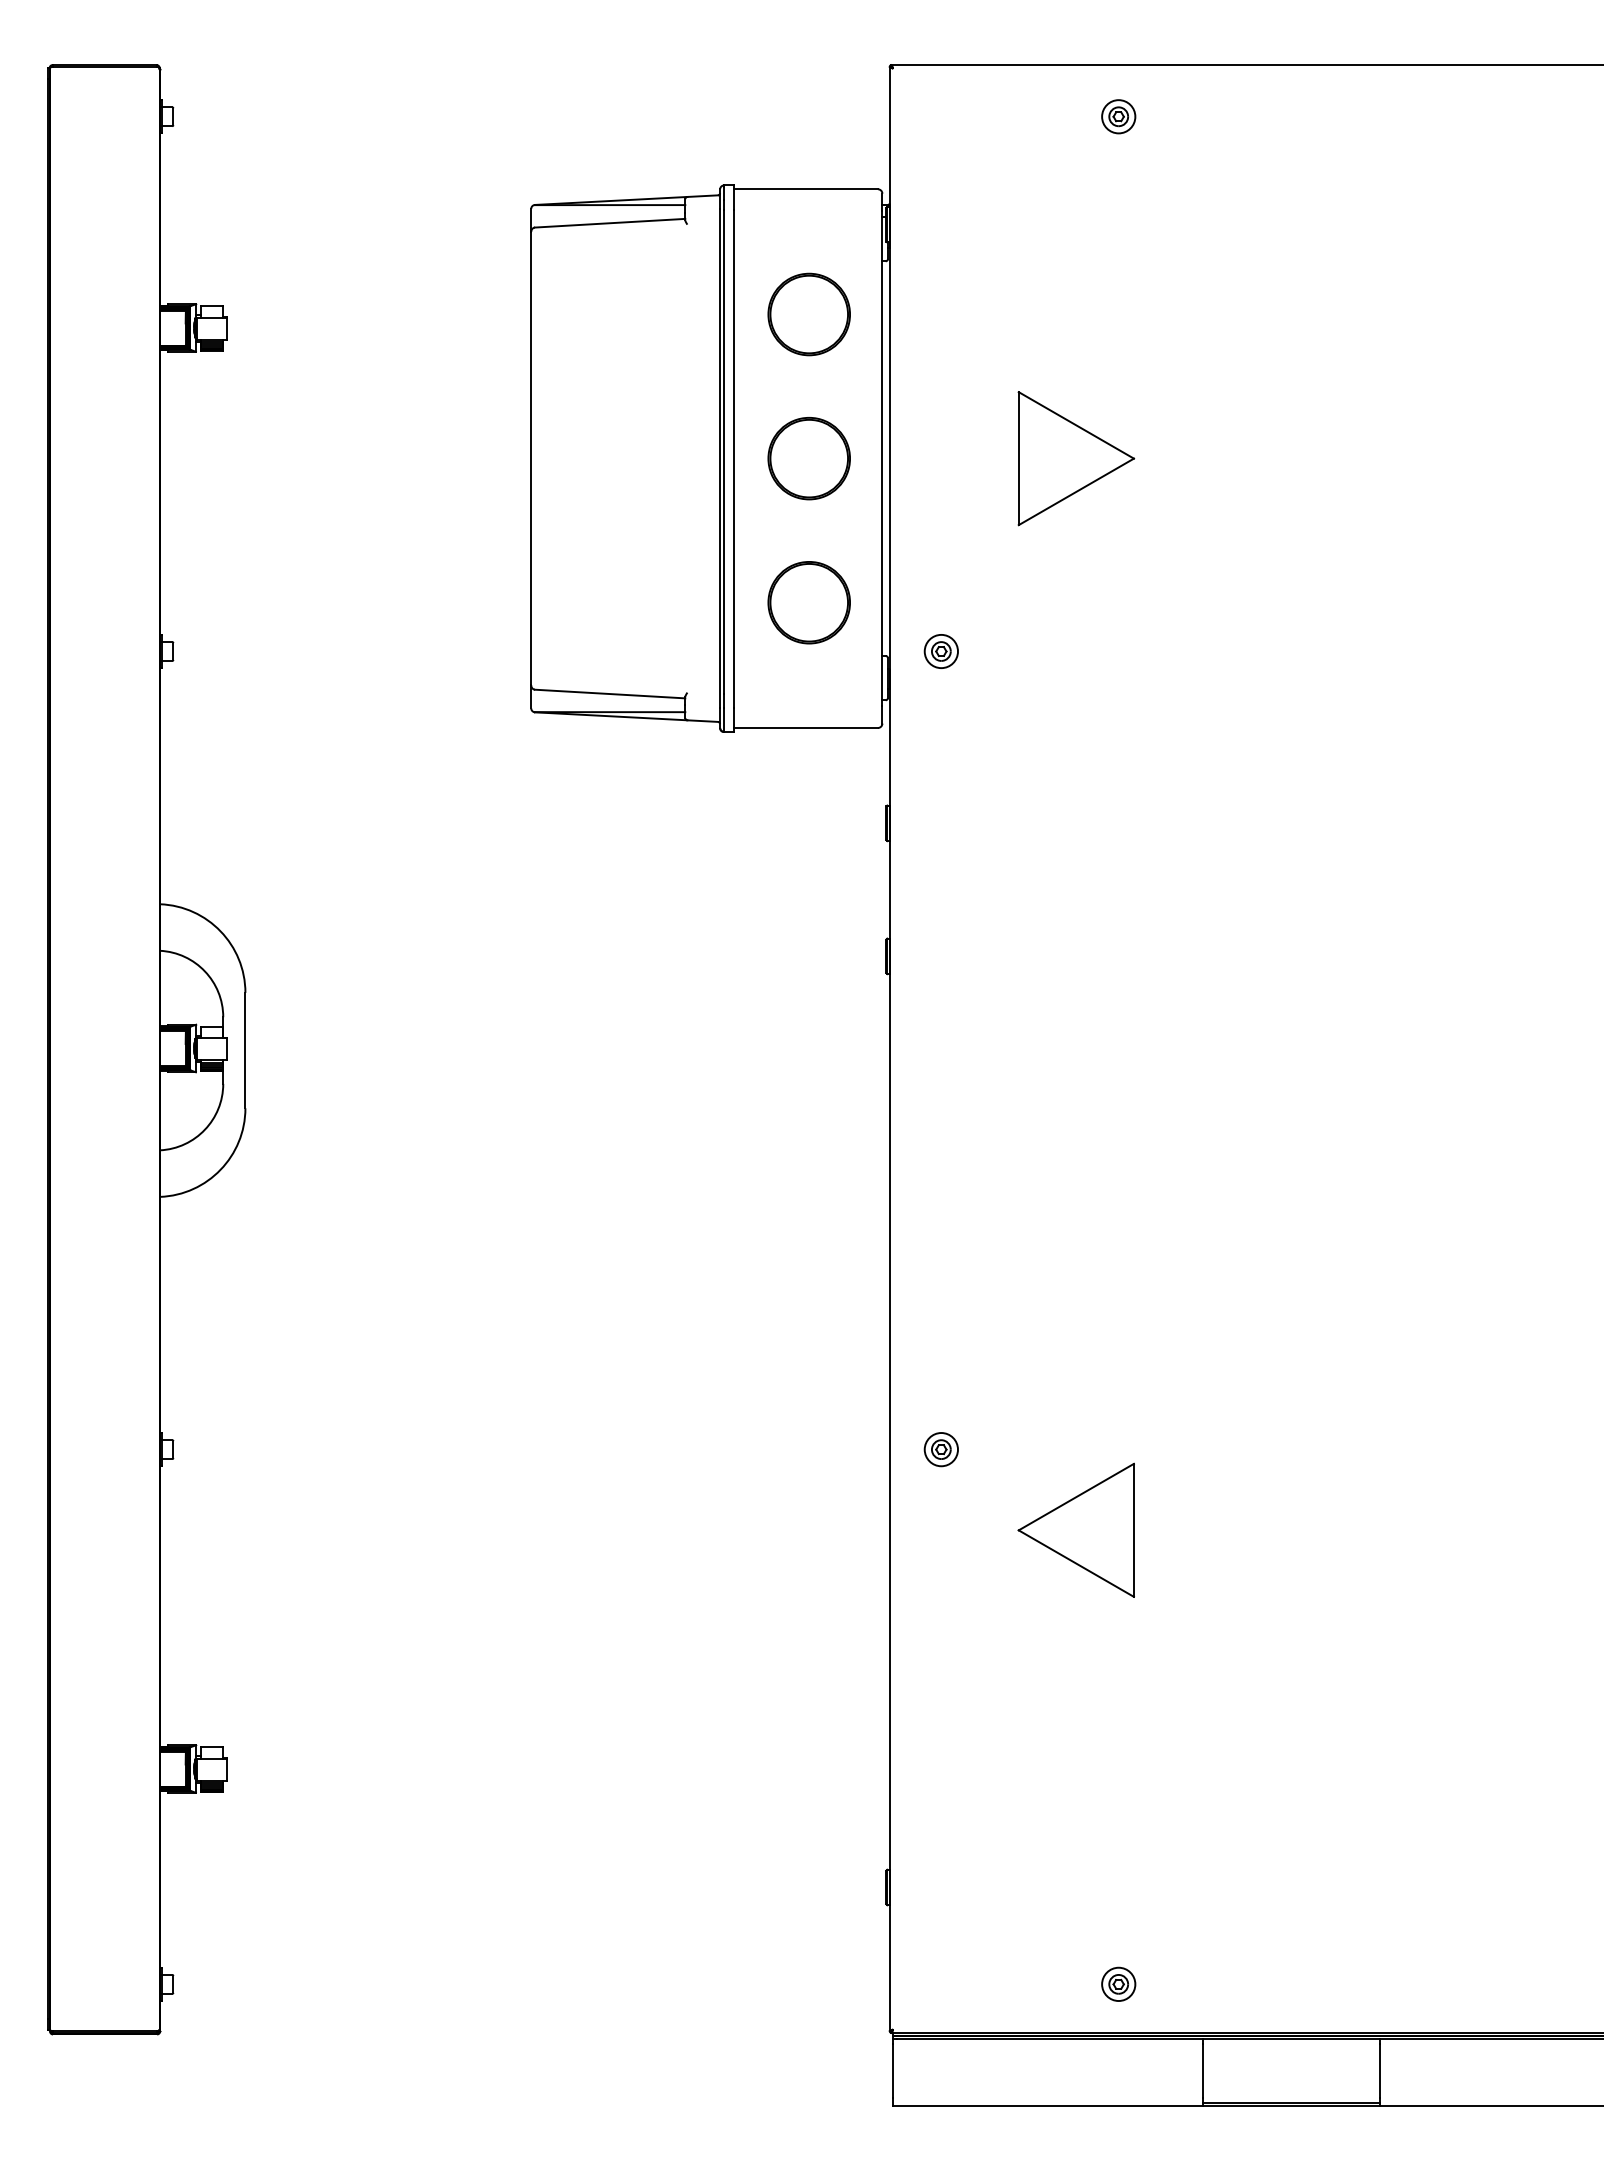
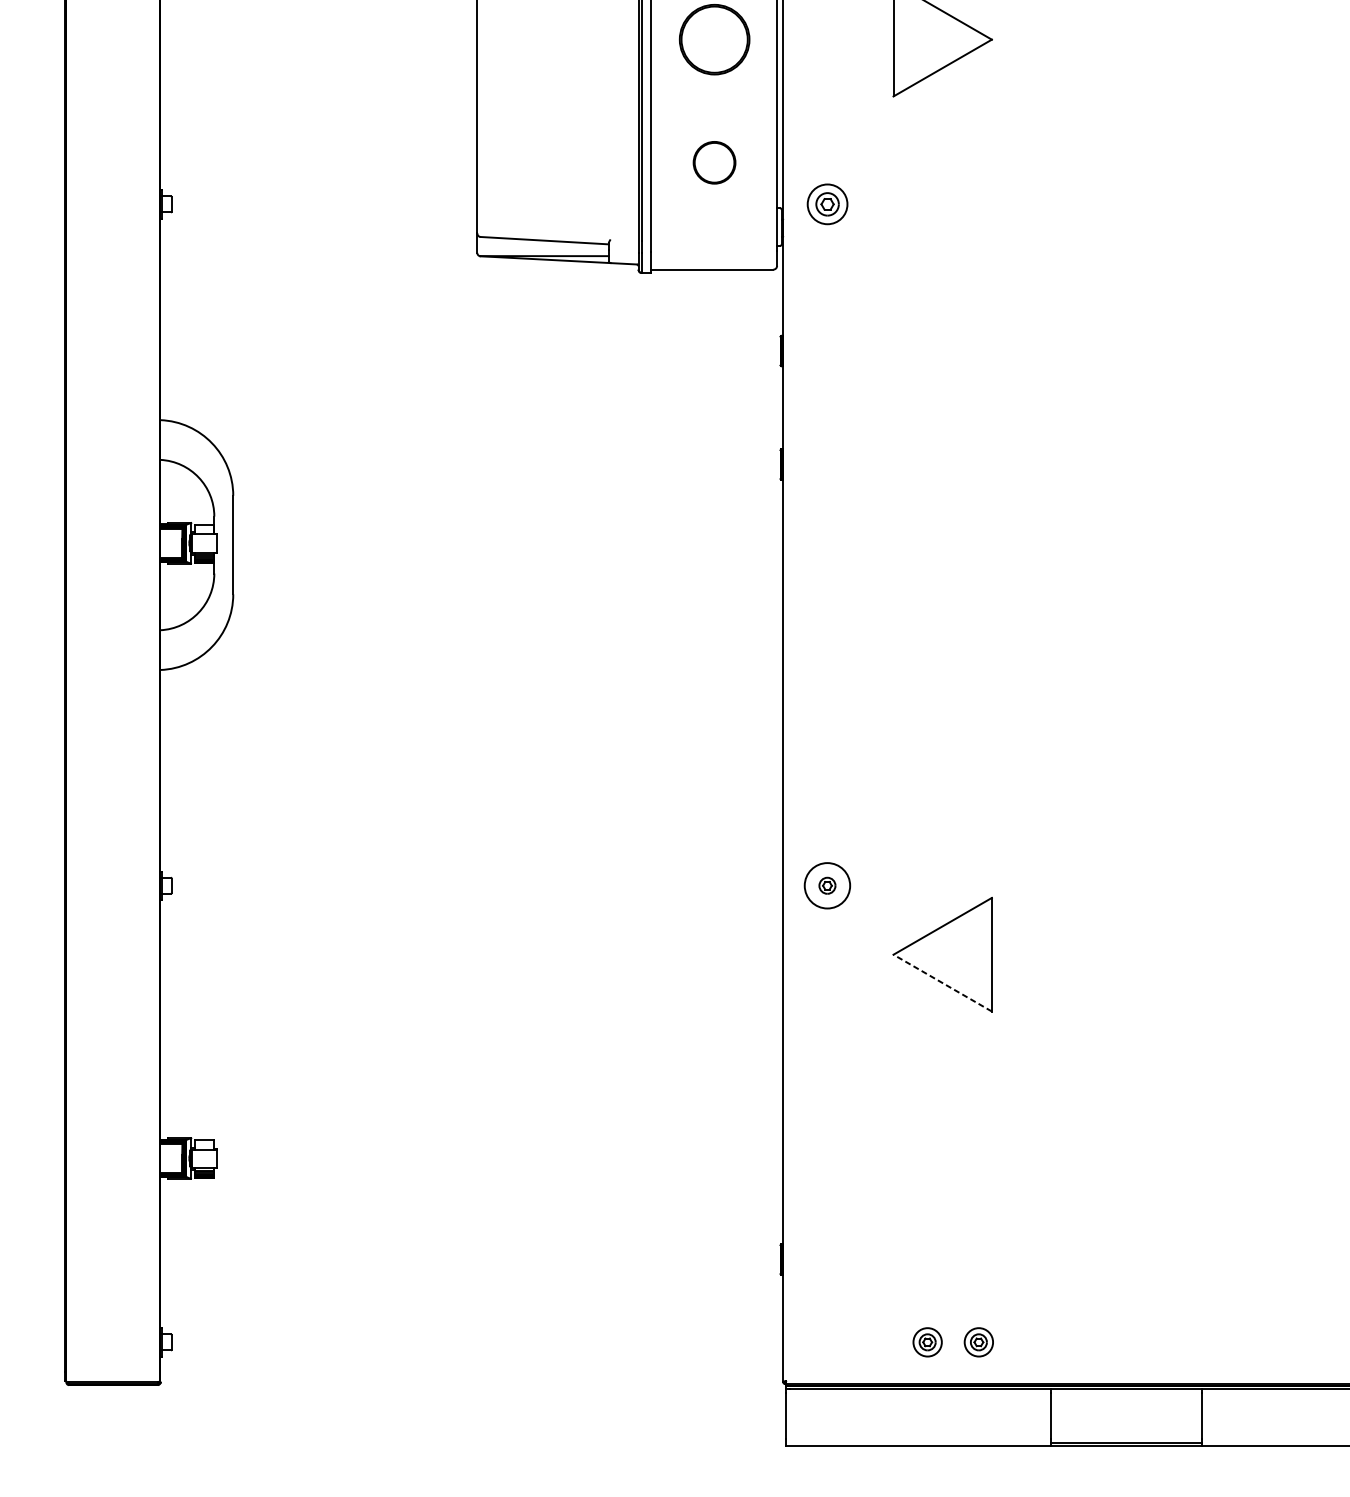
part: (808, 602) -> (714, 162), size x0.6
part: (940, 651) -> (826, 204), size x1.4
circle: (941, 1449) -> (827, 885), size x1.6
line: (1076, 1563) -> (942, 983), solid -> dashed
part: (1058, 1983) -> (927, 1341), added

